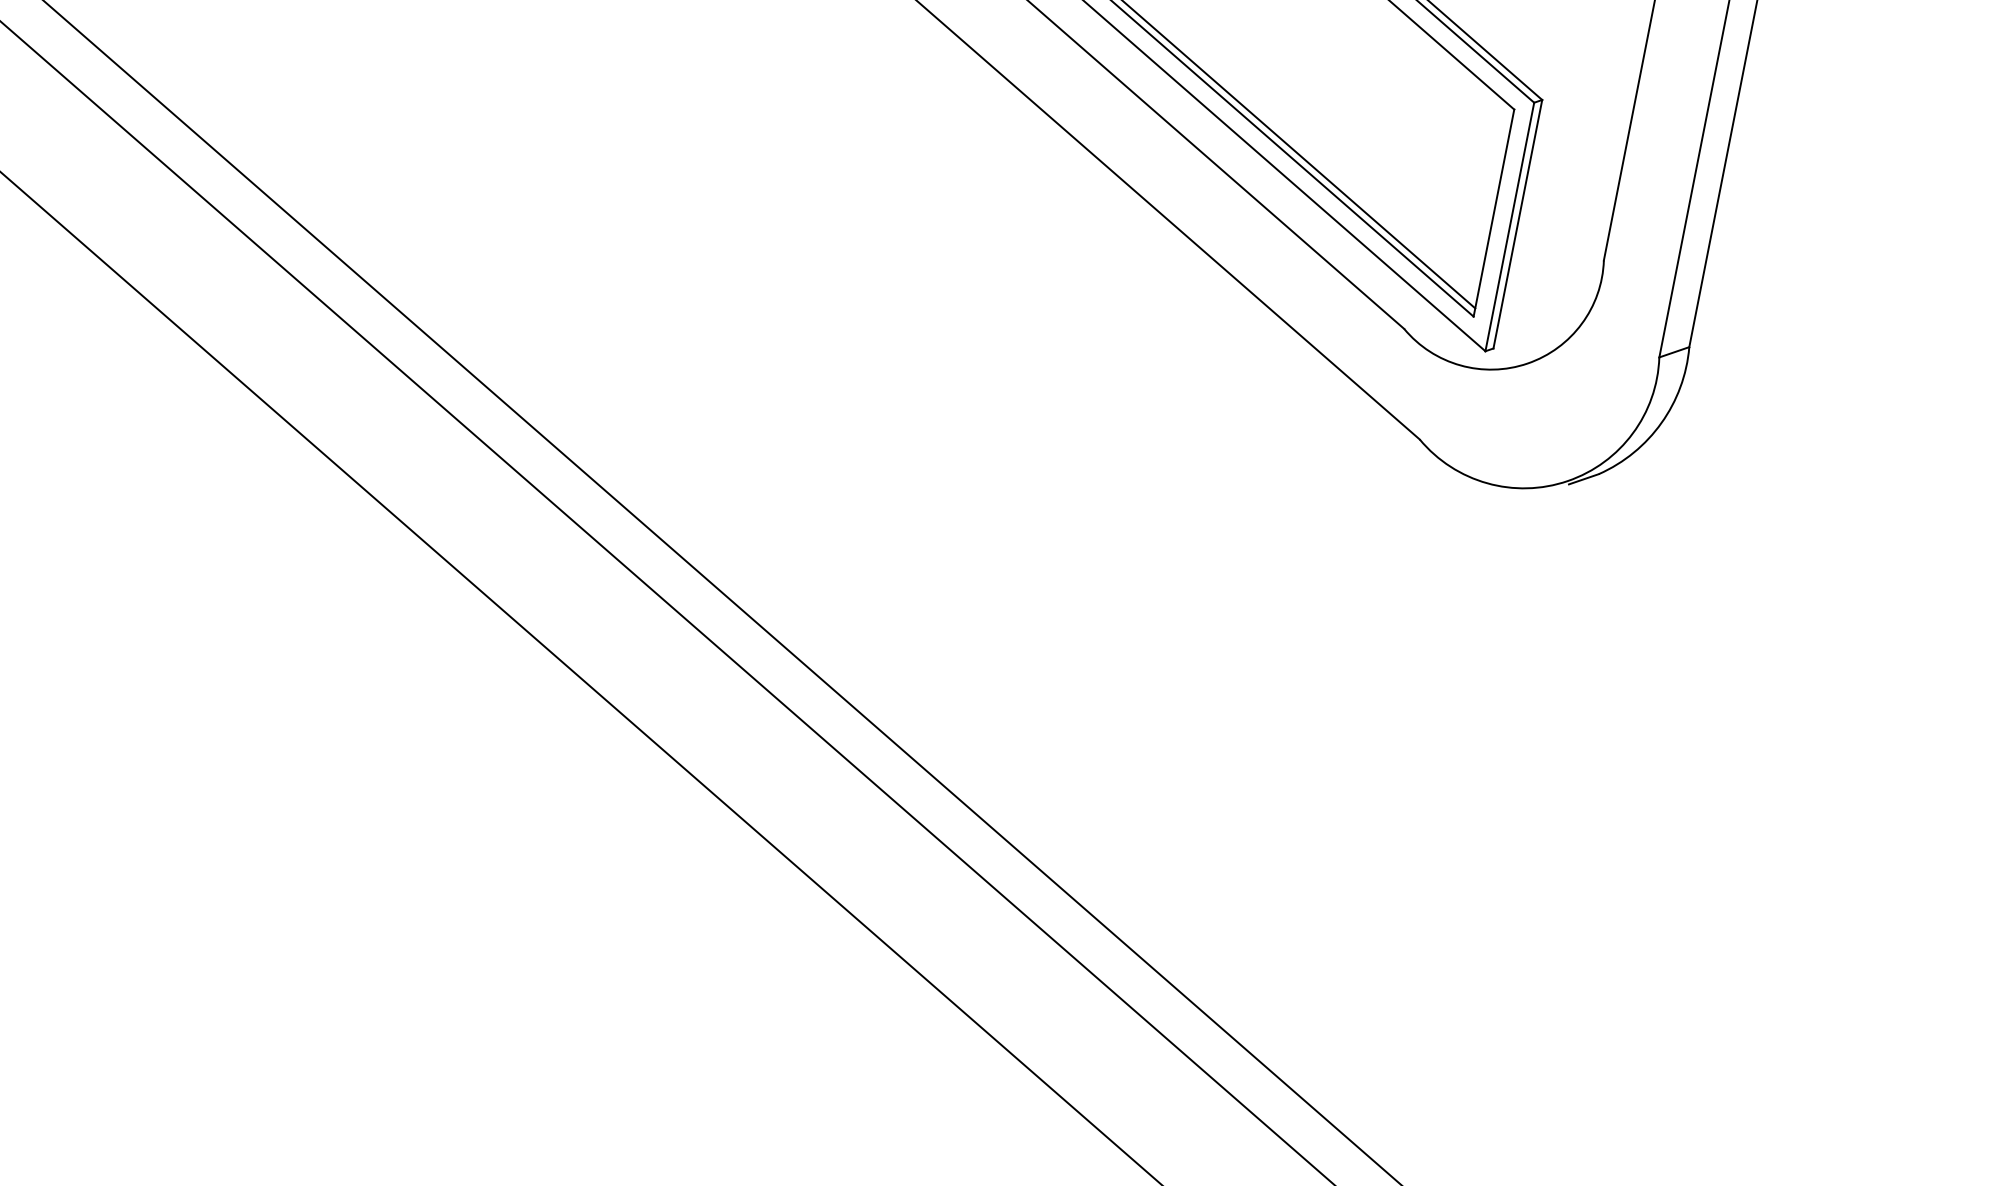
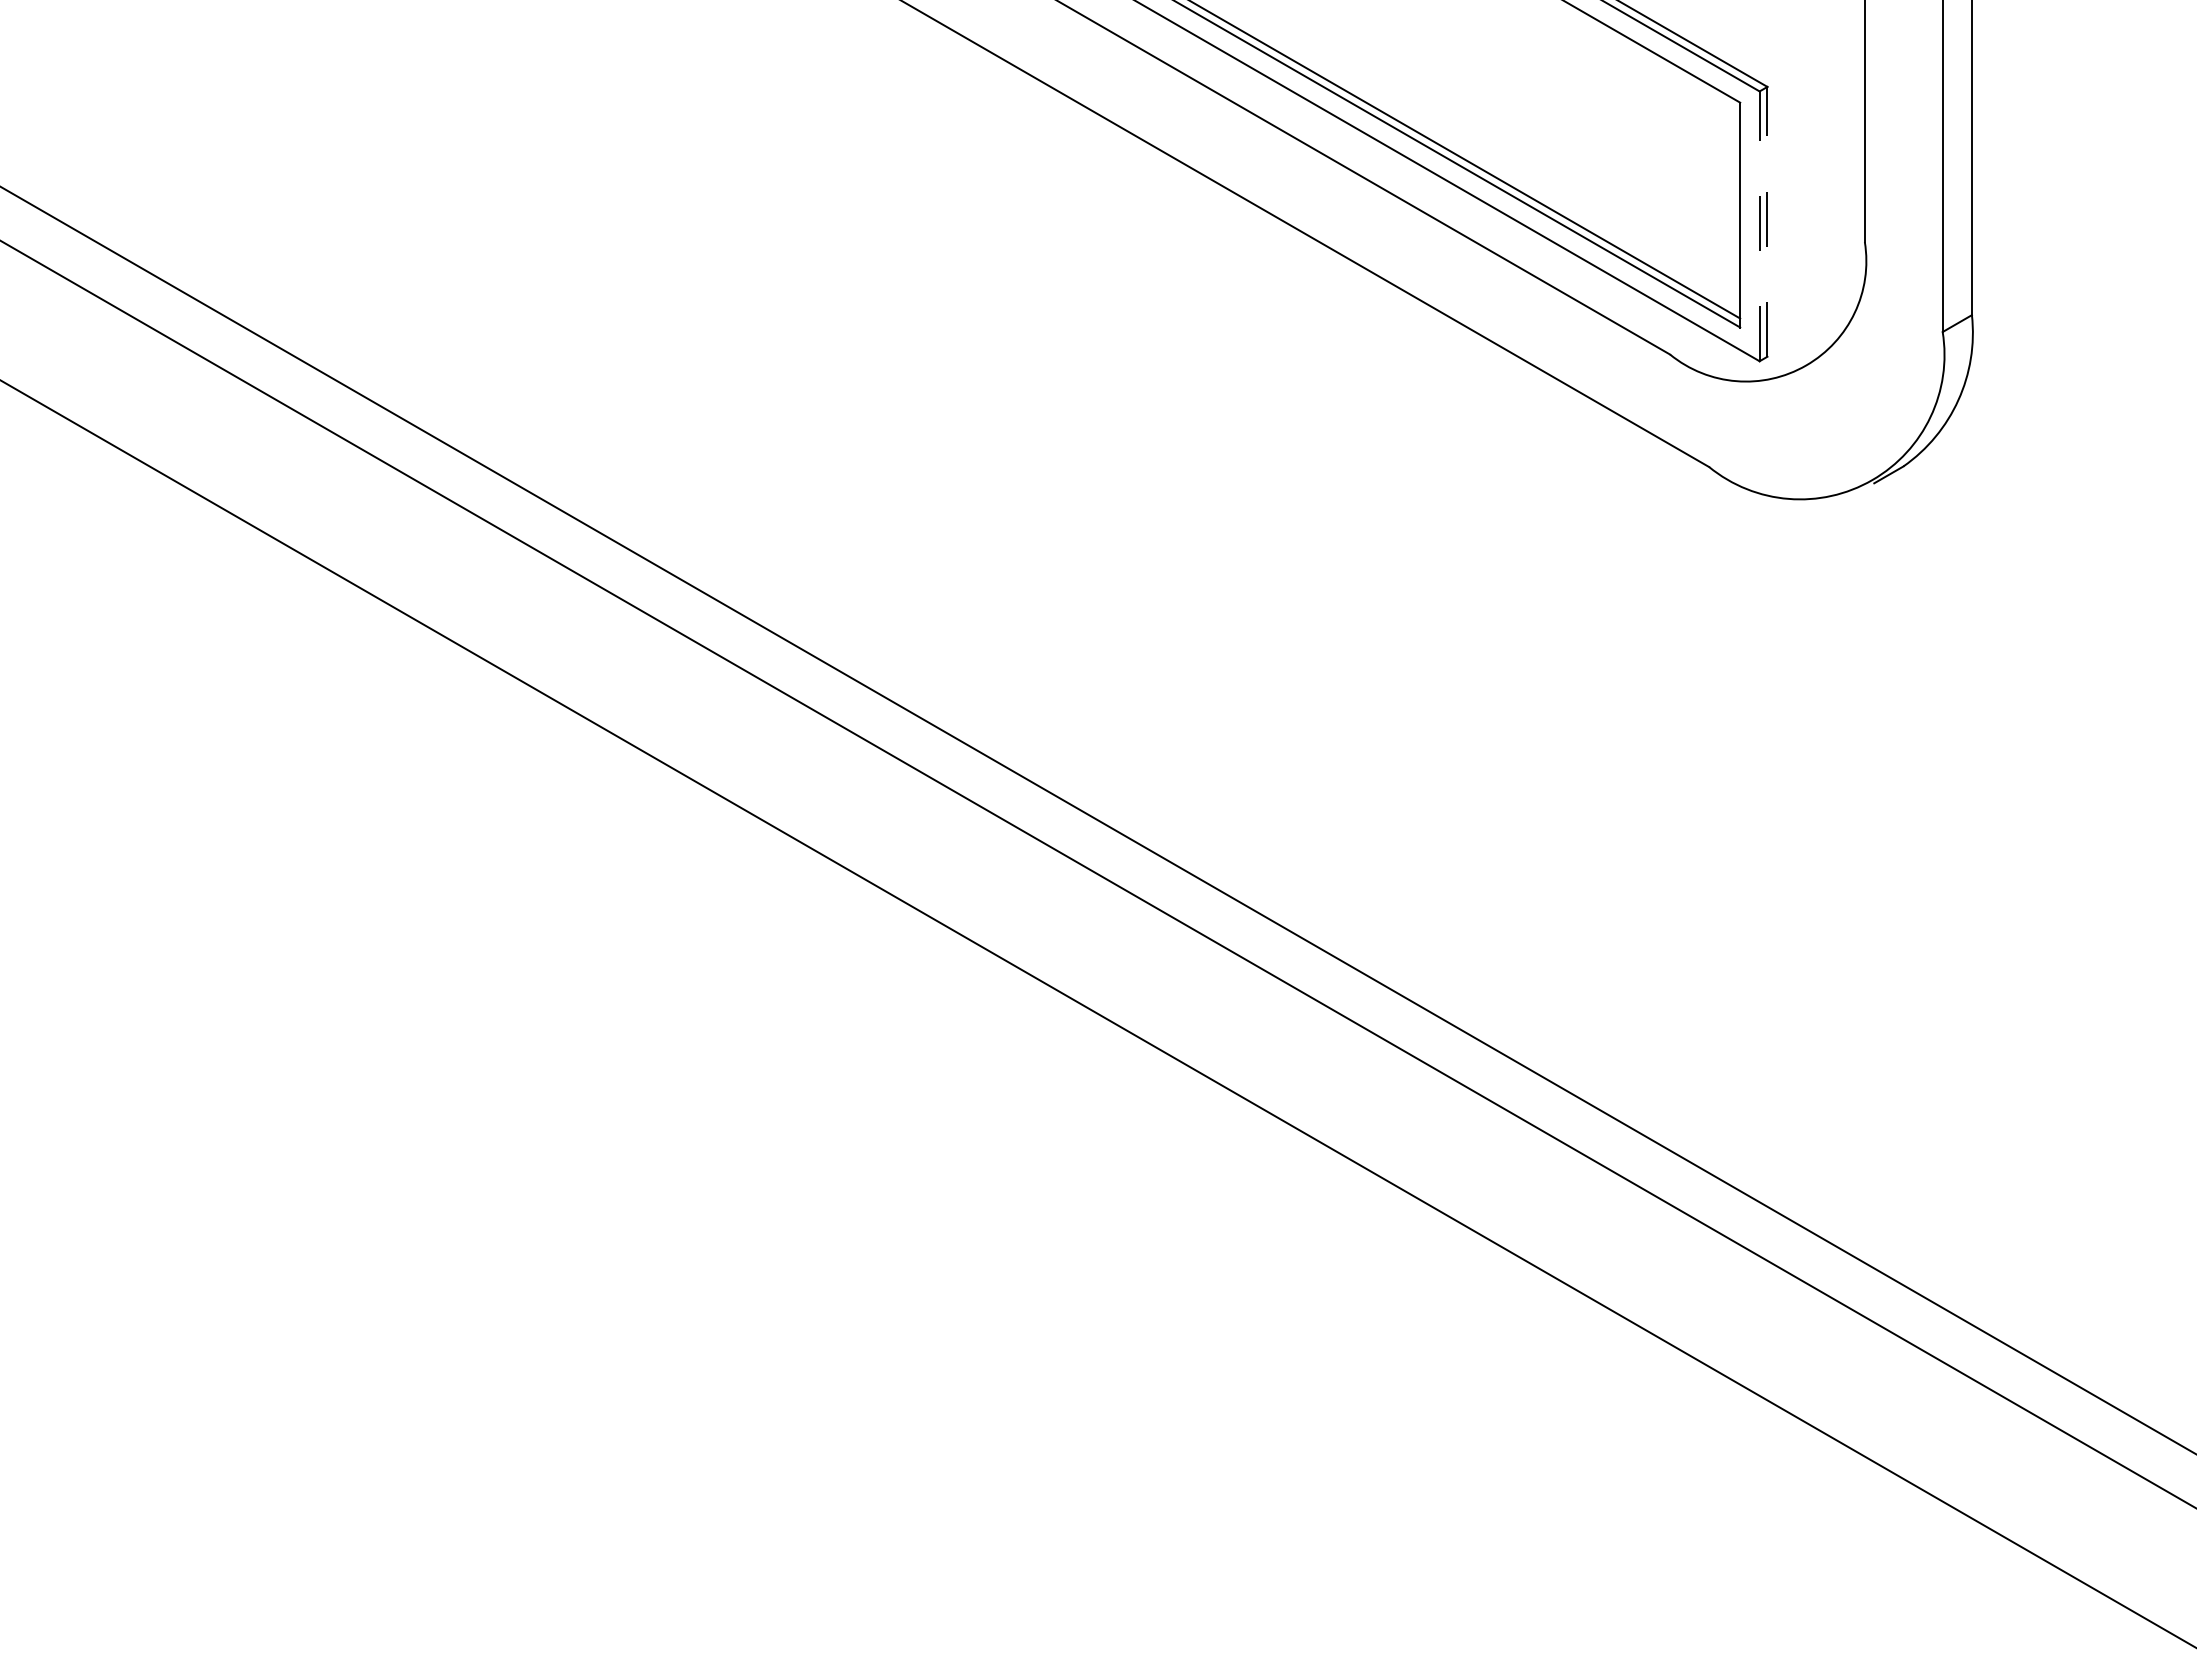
line: (1517, 223) -> (1767, 221), solid -> dashed
line: (1509, 227) -> (1759, 226), solid -> dashed

